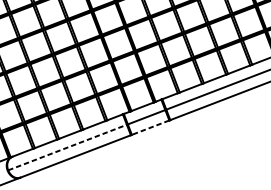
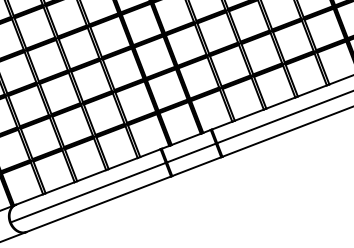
line: (150, 127) -> (196, 166), dashed -> solid
line: (67, 147) -> (88, 192), dashed -> solid

